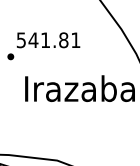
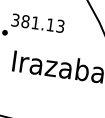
text: (48, 40) -> (37, 23), 541.81 -> 381.13

